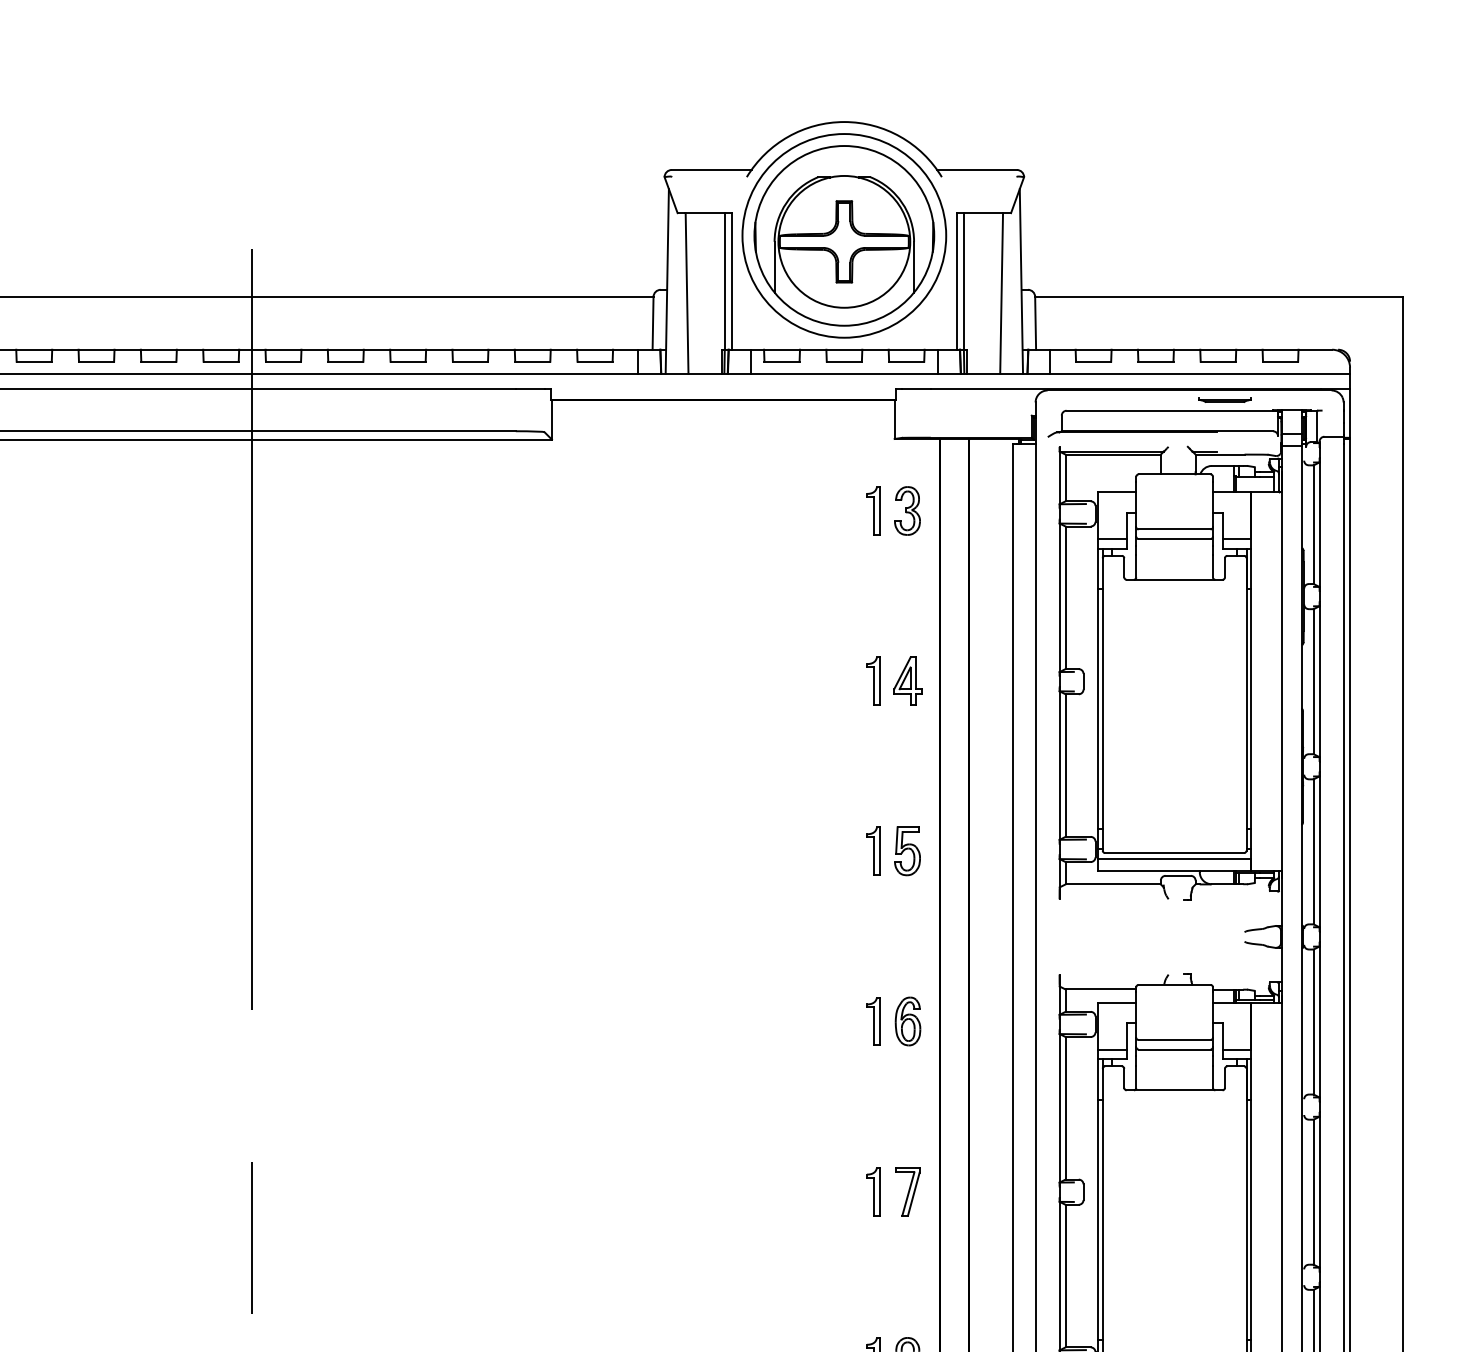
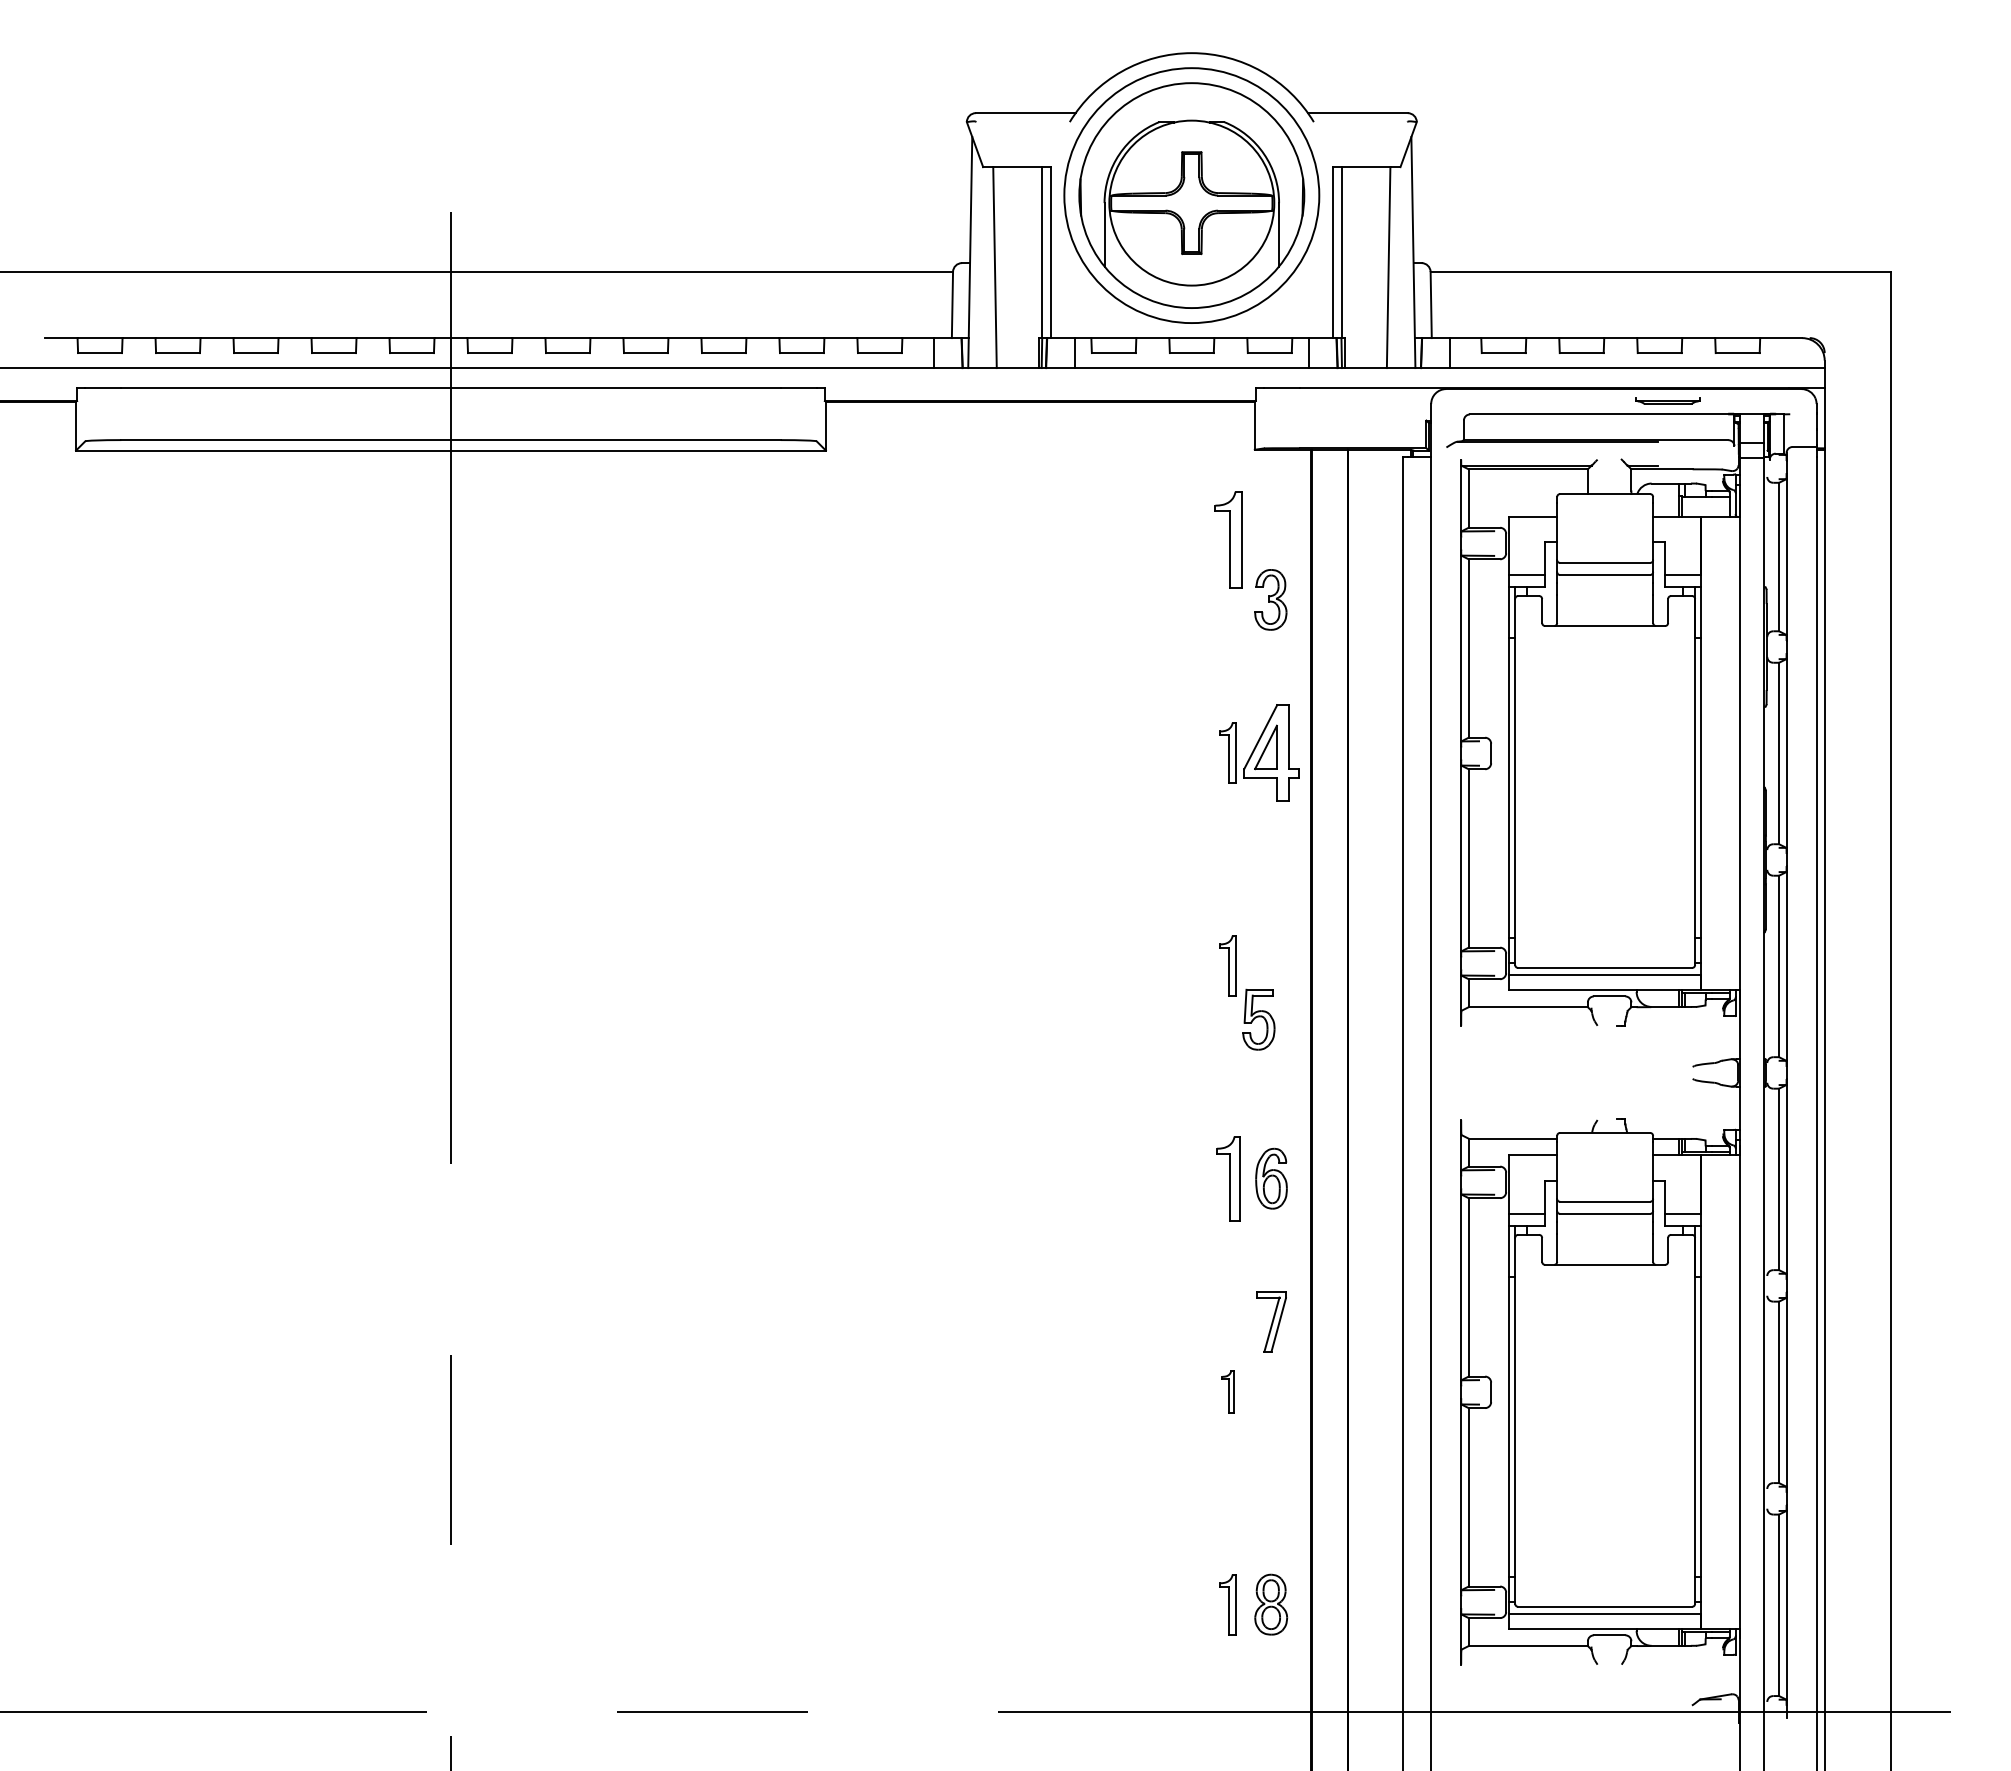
part: (872, 510) -> (1227, 539), size x1.6
part: (907, 510) -> (1270, 599), moved
part: (907, 680) -> (1270, 752), size x1.6
part: (907, 851) -> (1258, 1019), moved
part: (872, 1021) -> (1227, 1178), size x1.4
part: (872, 1191) -> (1227, 1391), size x0.7
part: (908, 1191) -> (1271, 1321), moved

